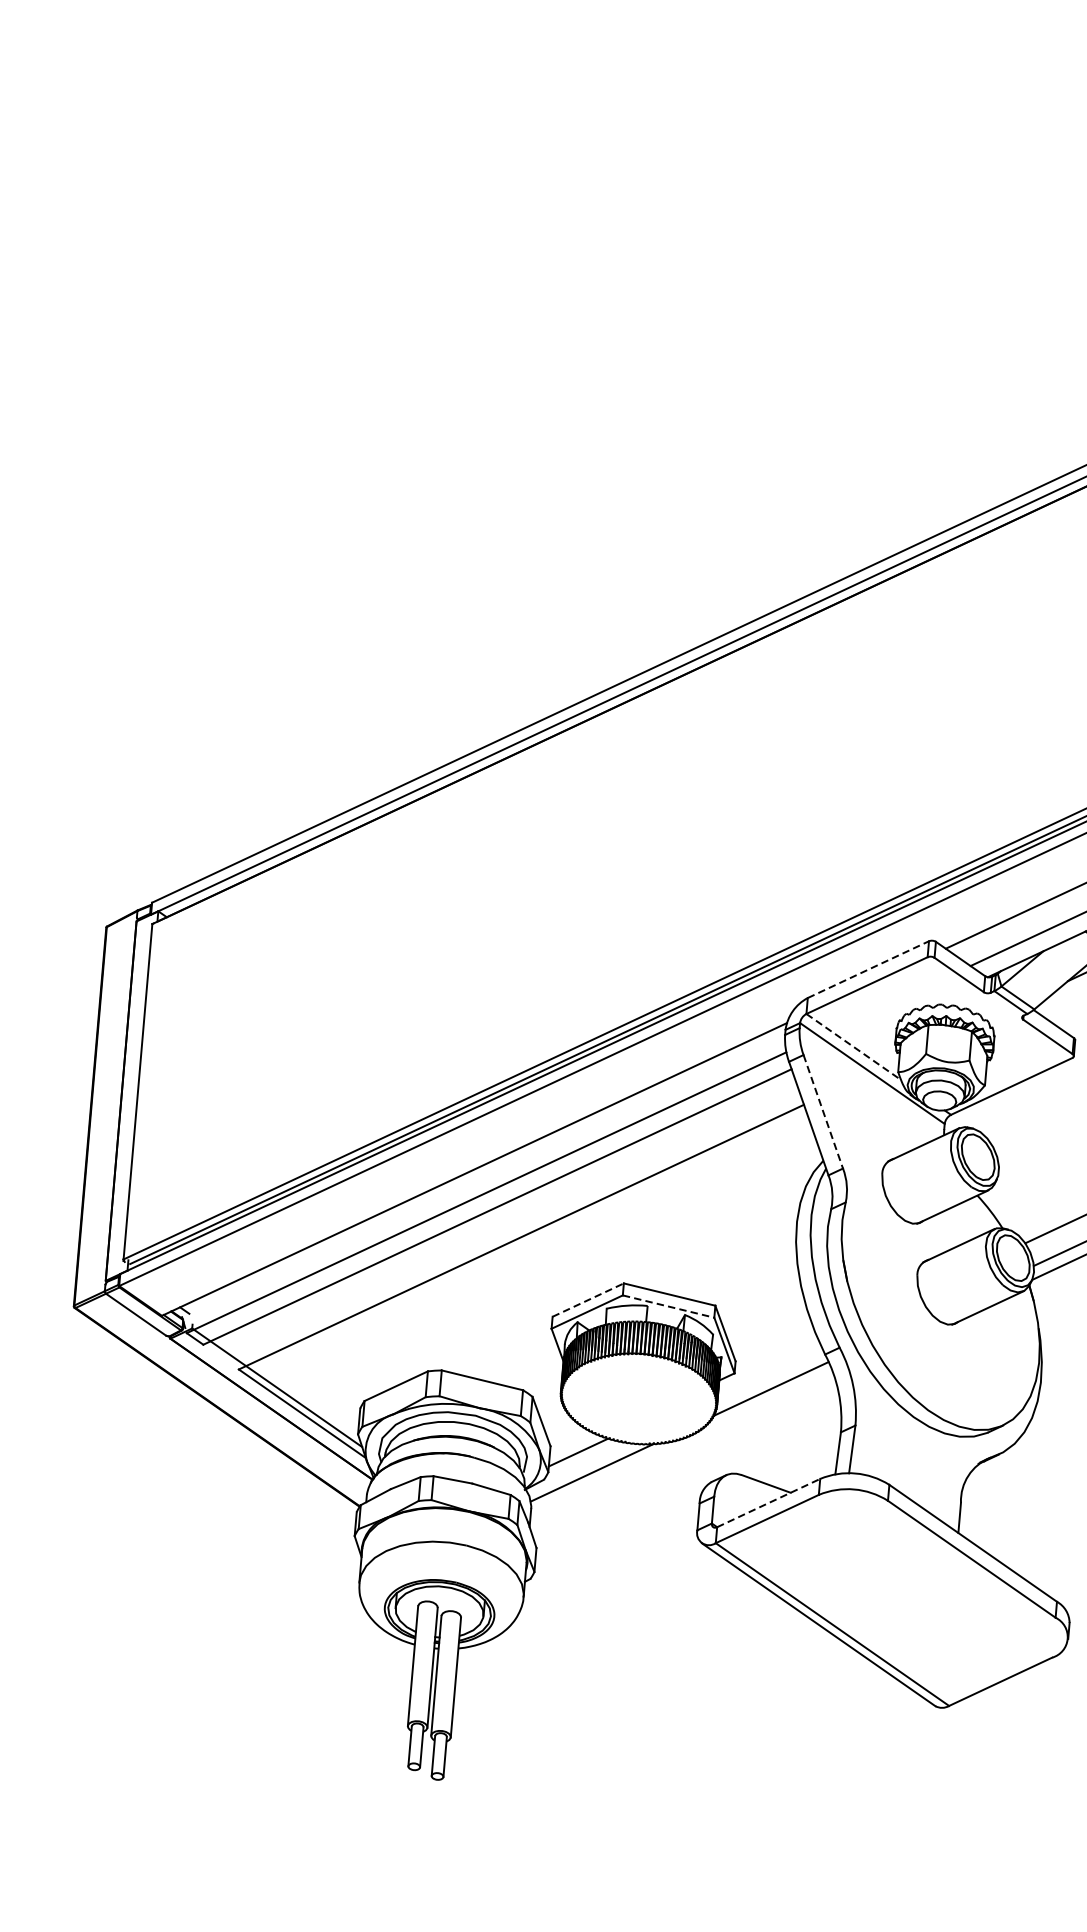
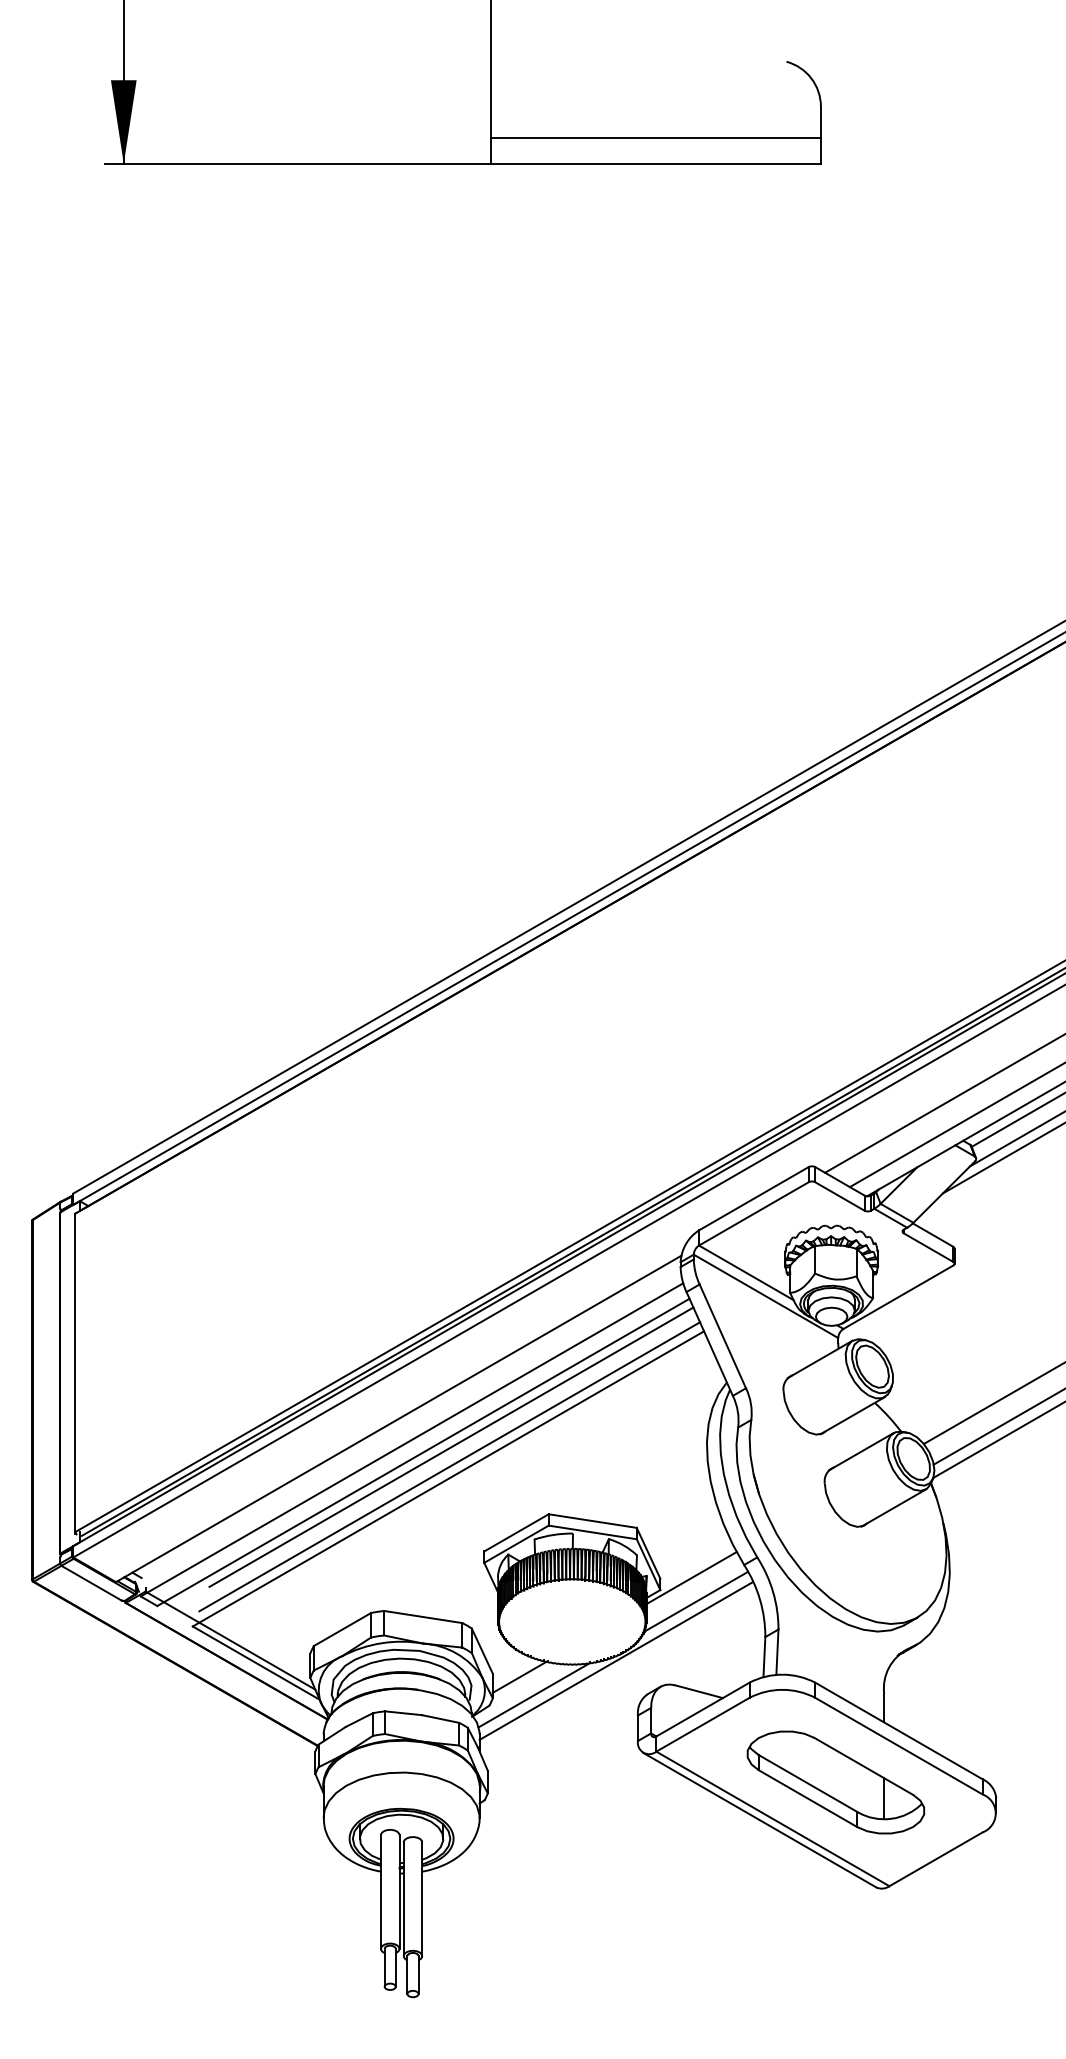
line: (869, 969) -> (754, 1198), dashed -> solid
line: (853, 1046) -> (746, 1272), dashed -> solid
line: (822, 1111) -> (722, 1336), dashed -> solid
line: (527, 1203) -> (451, 1446), added
line: (523, 1224) -> (449, 1466), added
line: (588, 1299) -> (516, 1532), dashed -> solid
line: (668, 1306) -> (592, 1532), dashed -> solid
line: (768, 1363) -> (691, 1578), added
line: (682, 1443) -> (616, 1660), added
line: (768, 1502) -> (702, 1709), dashed -> solid
part: (901, 1591) -> (835, 1782), added

